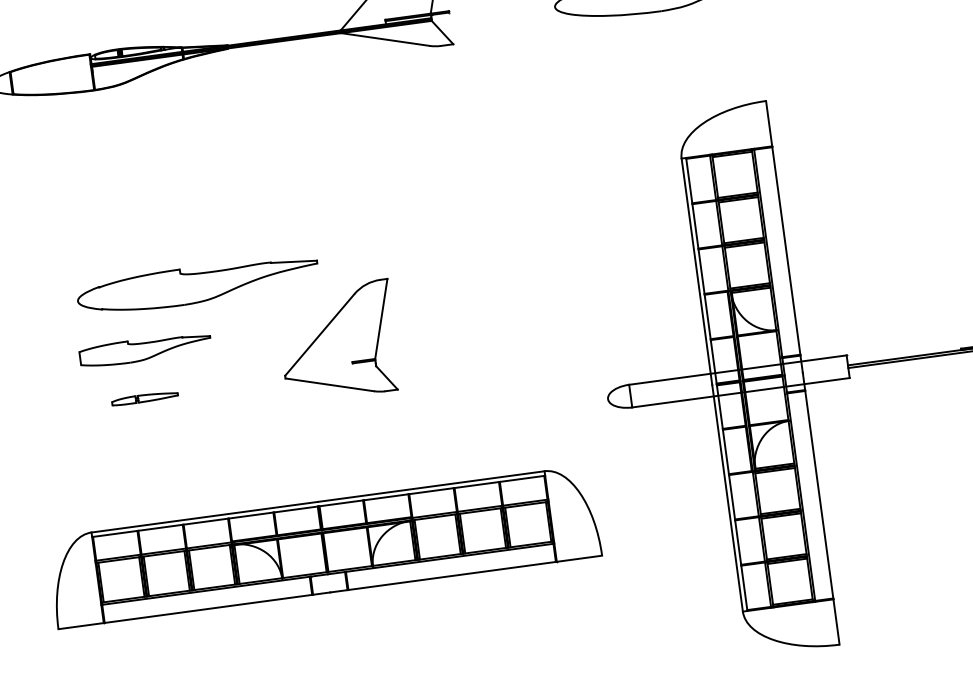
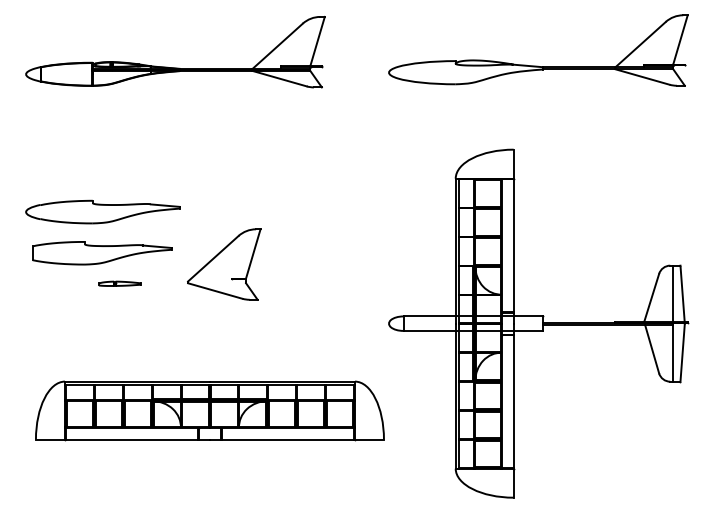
part: (197, 284) -> (102, 211), moved
part: (145, 350) -> (102, 253), size x1.67
part: (144, 397) -> (119, 283), moved
part: (323, 547) -> (209, 410), moved

